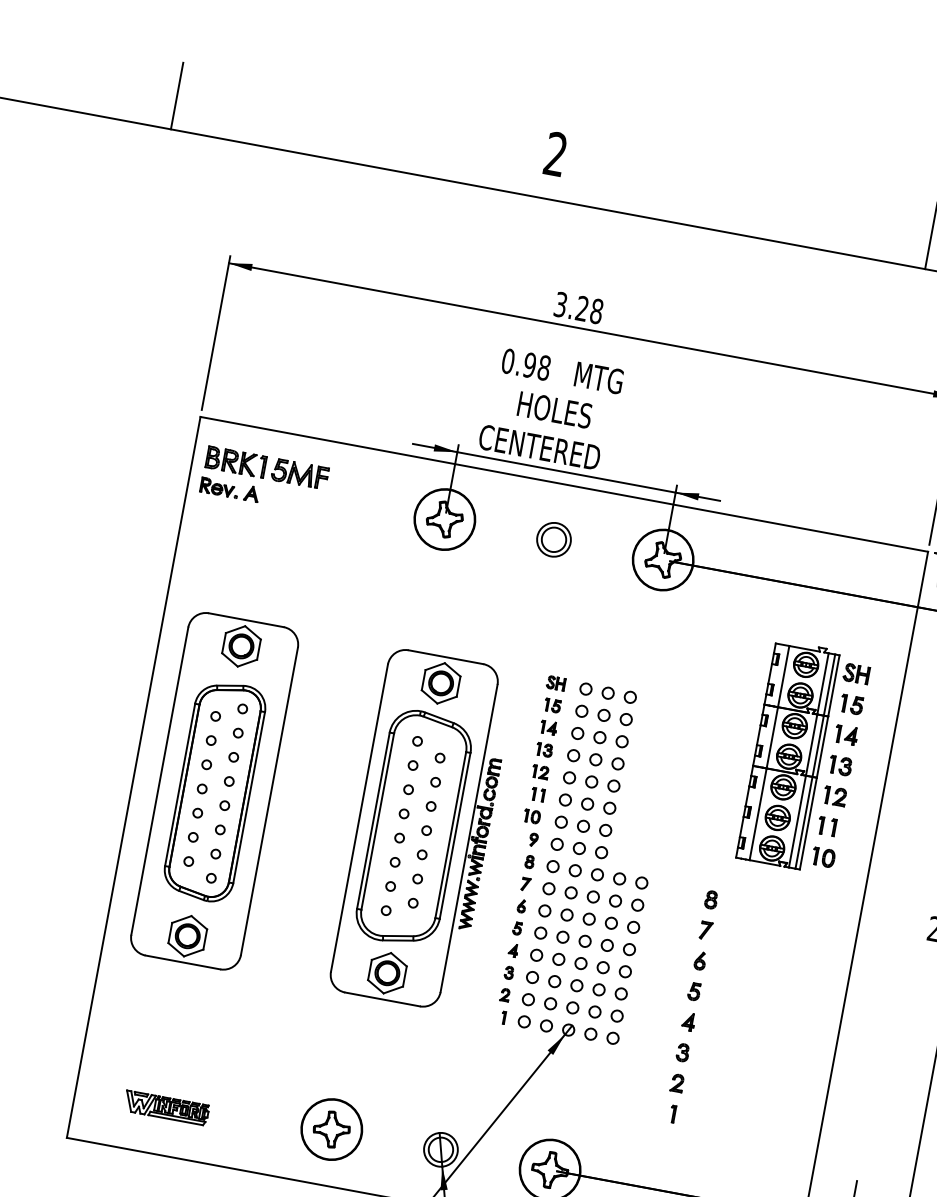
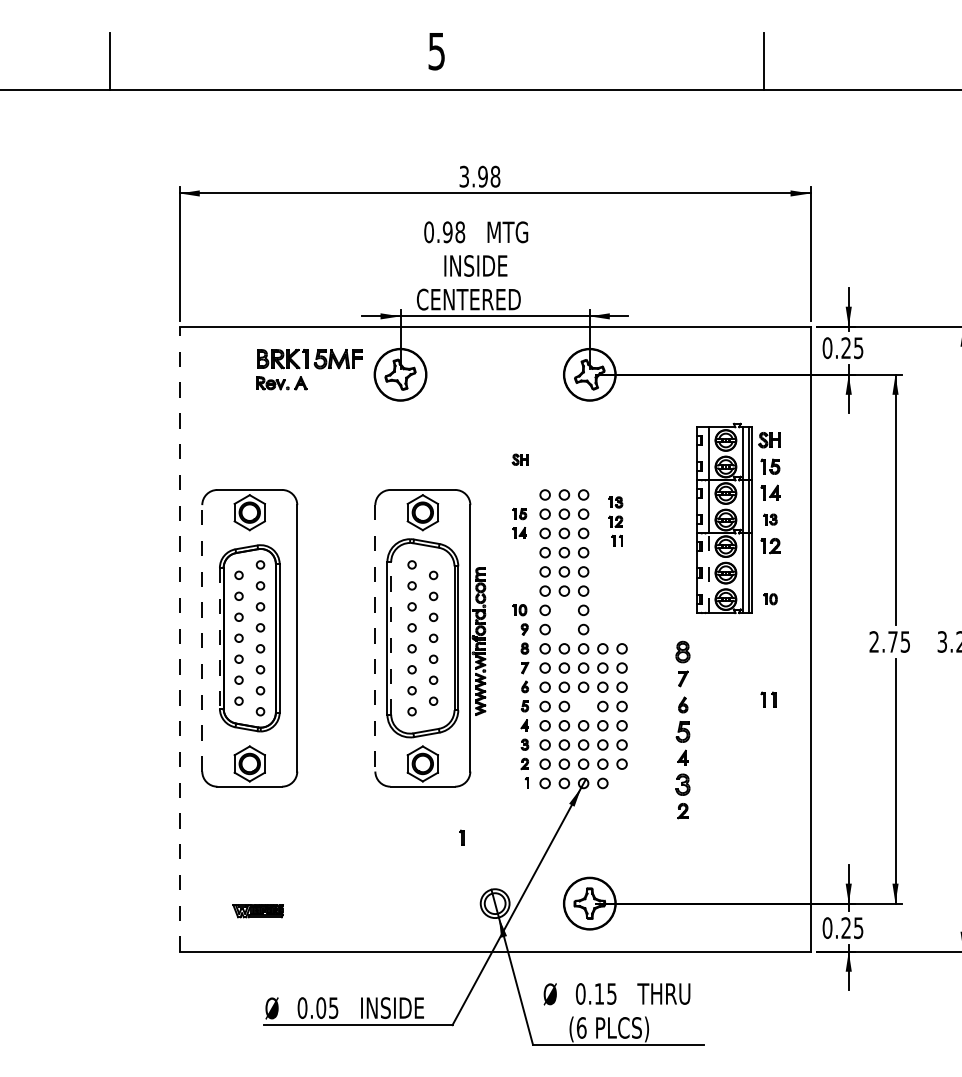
text: (555, 154) -> (436, 51), 2 -> 5
text: (581, 308) -> (482, 176), 3.28 -> 3.98
text: (555, 409) -> (476, 265), HOLES -> INSIDE
part: (264, 479) -> (309, 369), moved
part: (553, 539) -> (494, 374), removed
part: (555, 682) -> (519, 459), moved
part: (840, 765) -> (770, 519), size x0.7
part: (540, 771) -> (615, 521), moved
line: (133, 777) -> (179, 639), solid -> dashed
line: (160, 780) -> (202, 637), solid -> dashed
line: (179, 785) -> (219, 638), solid -> dashed
line: (757, 814) -> (708, 573), solid -> dashed
line: (359, 818) -> (375, 638), solid -> dashed
line: (378, 820) -> (391, 637), solid -> dashed
part: (827, 826) -> (768, 699), moved
part: (581, 836) -> (564, 619), removed
part: (823, 857) -> (770, 599), size x0.7
part: (710, 900) -> (682, 652), size x1.4
circle: (584, 941) -> (583, 706), removed
part: (693, 991) -> (682, 731), size x1.4
circle: (612, 1038) -> (621, 783), removed
part: (682, 1052) -> (682, 784), size x1.4
part: (165, 1106) -> (257, 910), size x0.7
part: (672, 1113) -> (461, 837), moved
part: (331, 1129) -> (400, 903), removed

